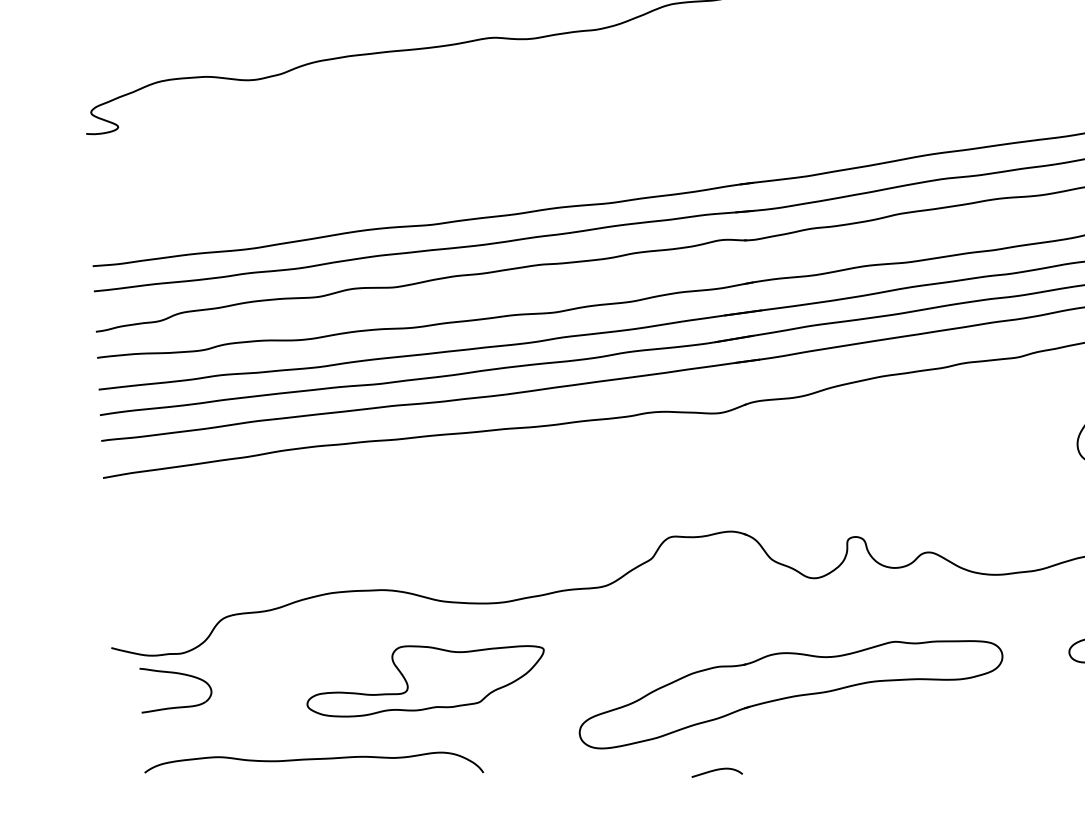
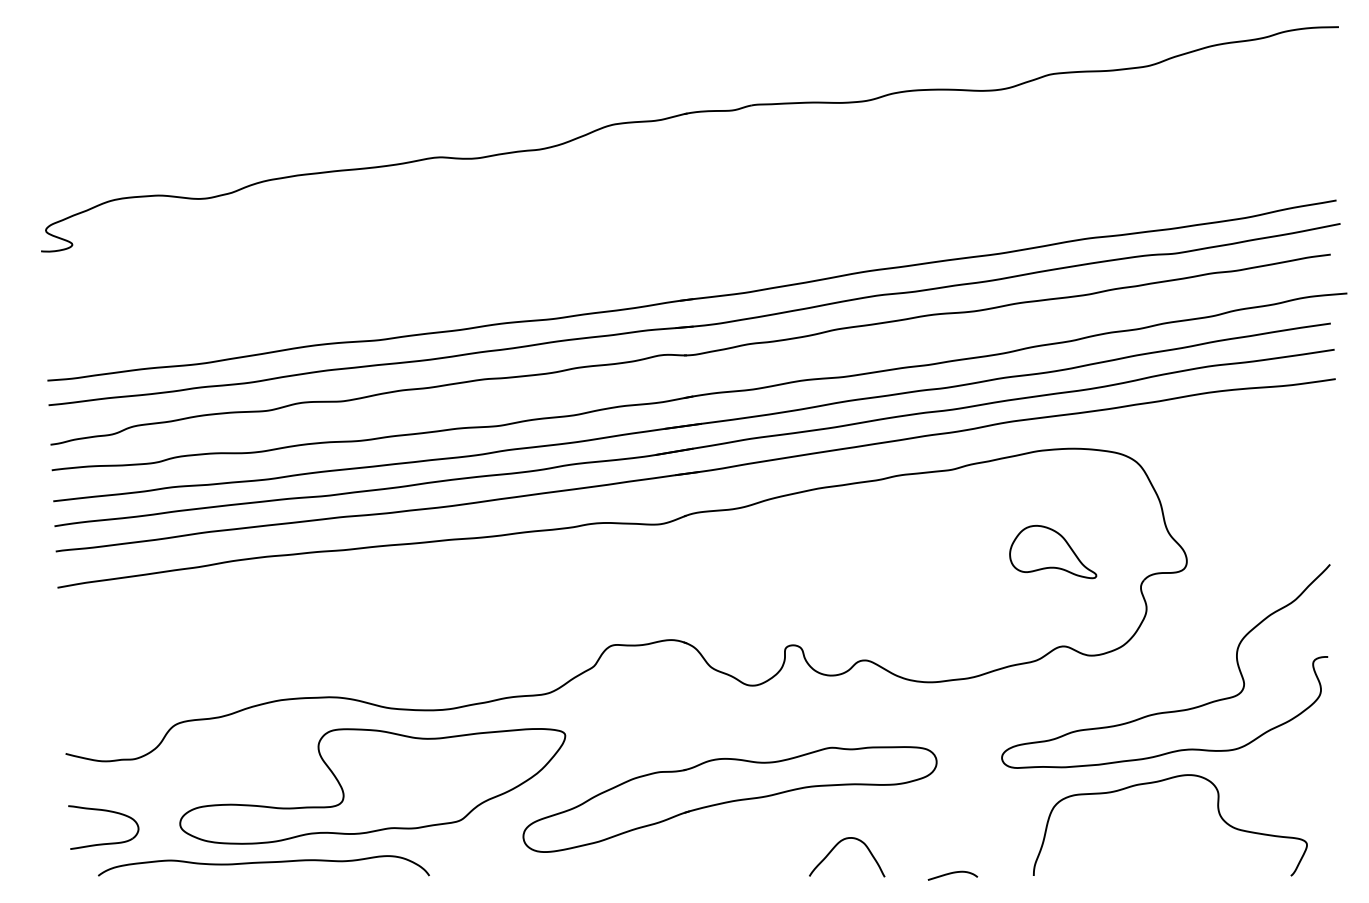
part: (175, 674) -> (103, 811), moved
part: (425, 681) -> (372, 786), size x1.67
curve: (900, 742) -> (836, 846), added
curve: (715, 771) -> (951, 874), moved

